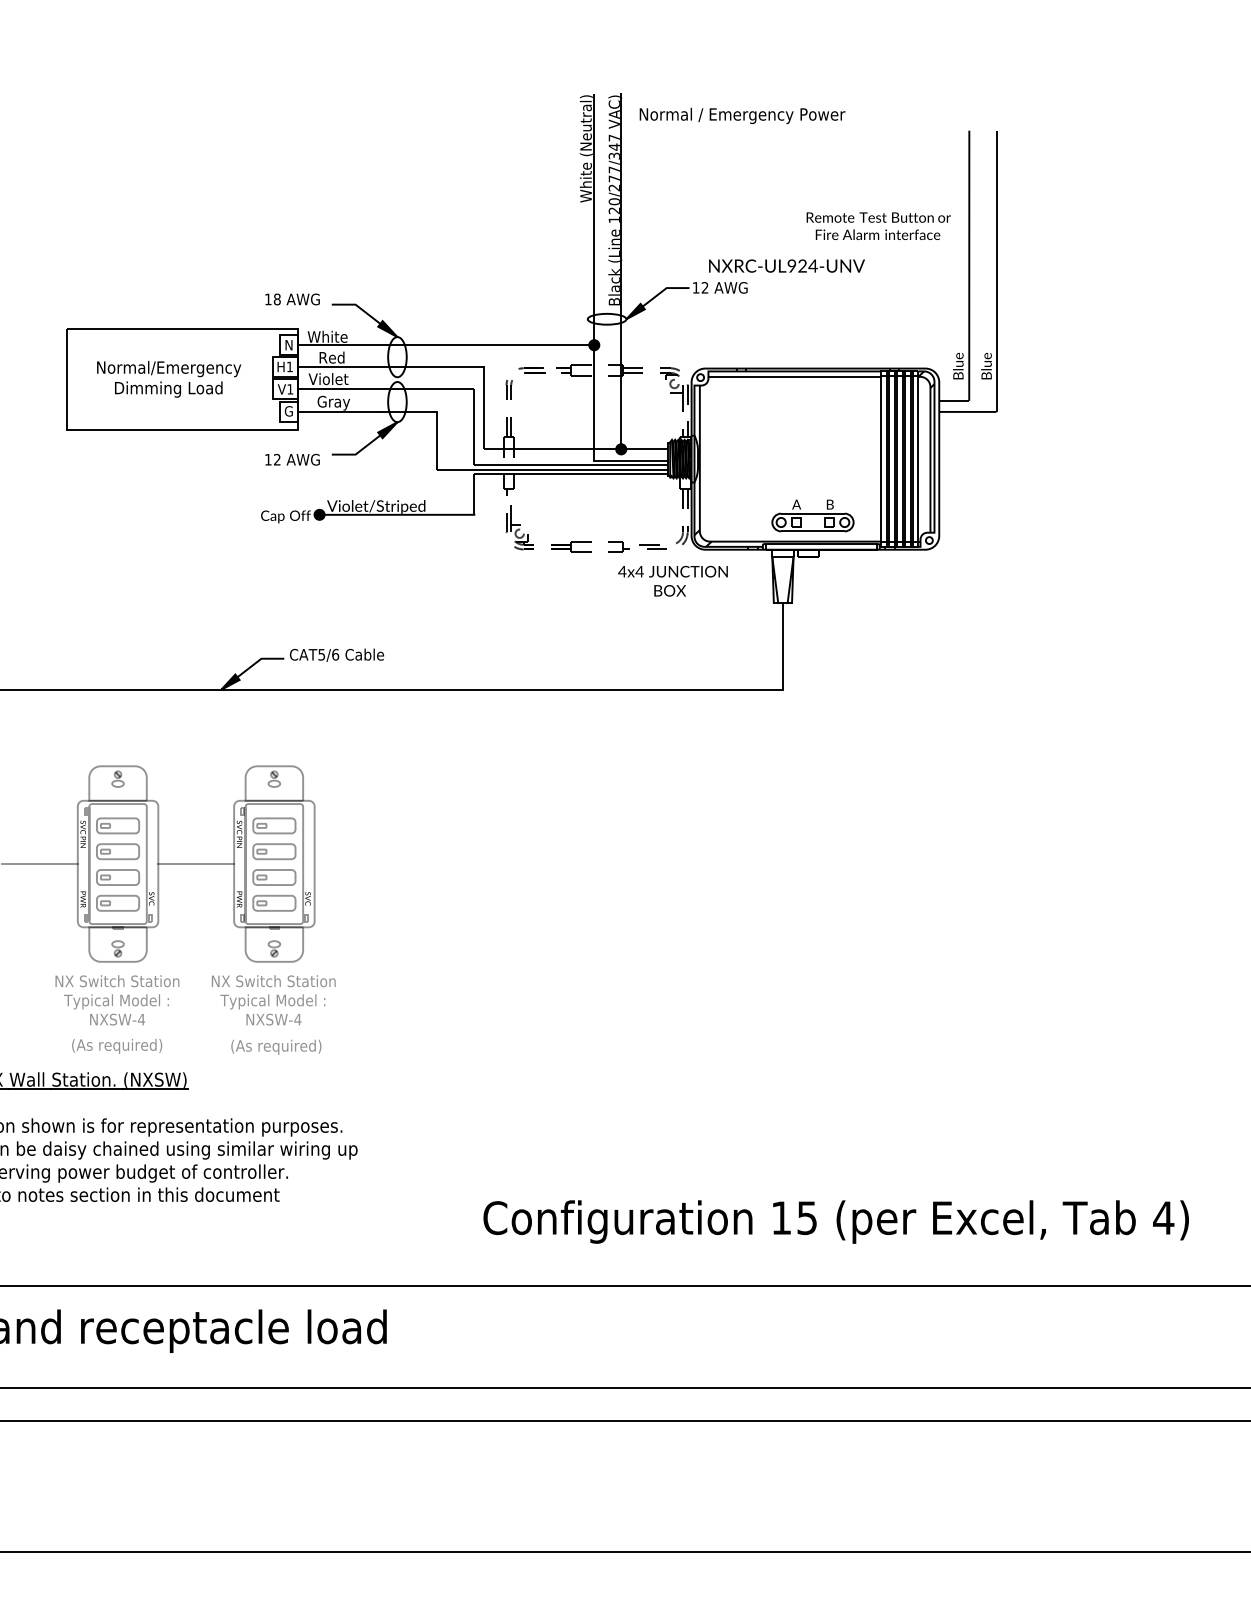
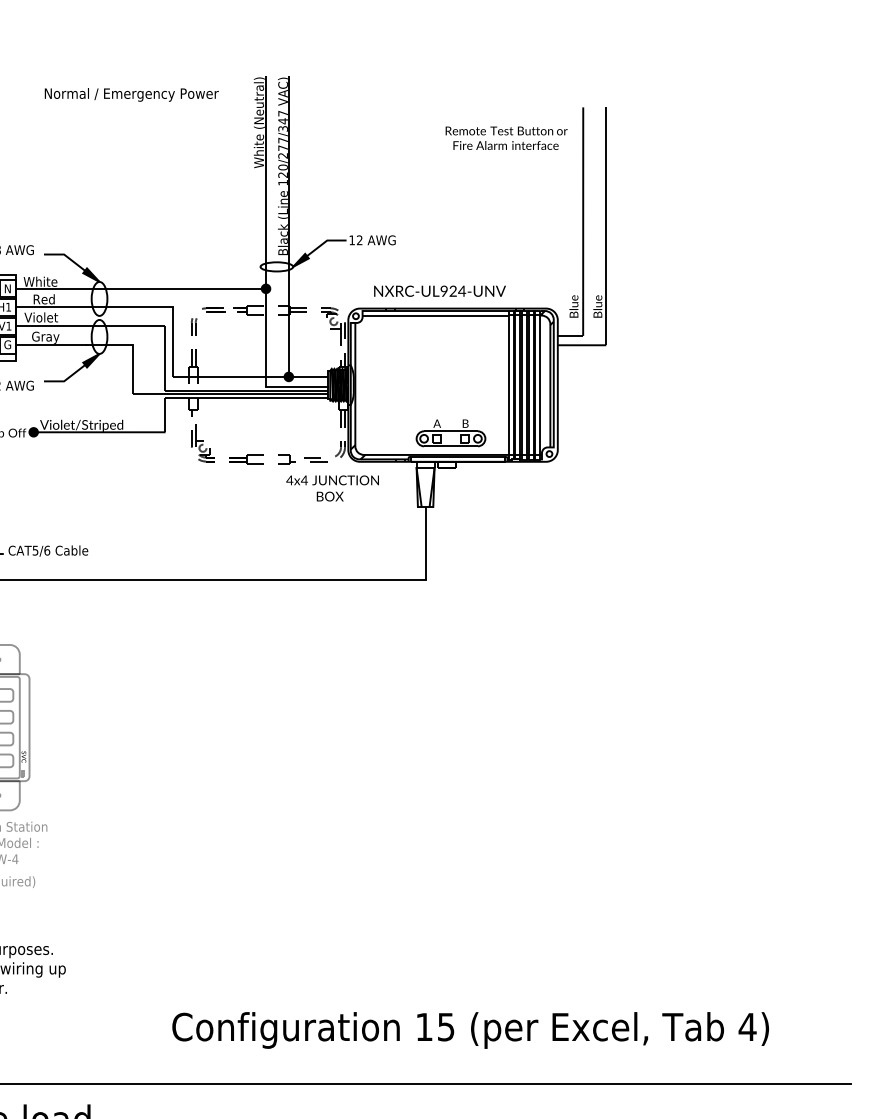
text: (742, 115) -> (131, 94), moved
text: (878, 225) -> (506, 137), moved
text: (786, 265) -> (439, 290), moved

